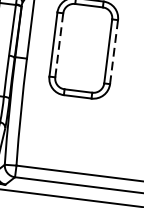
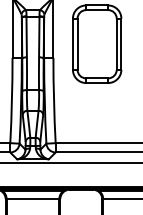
line: (59, 45) -> (77, 44), dashed -> solid
line: (114, 52) -> (121, 44), dashed -> solid

